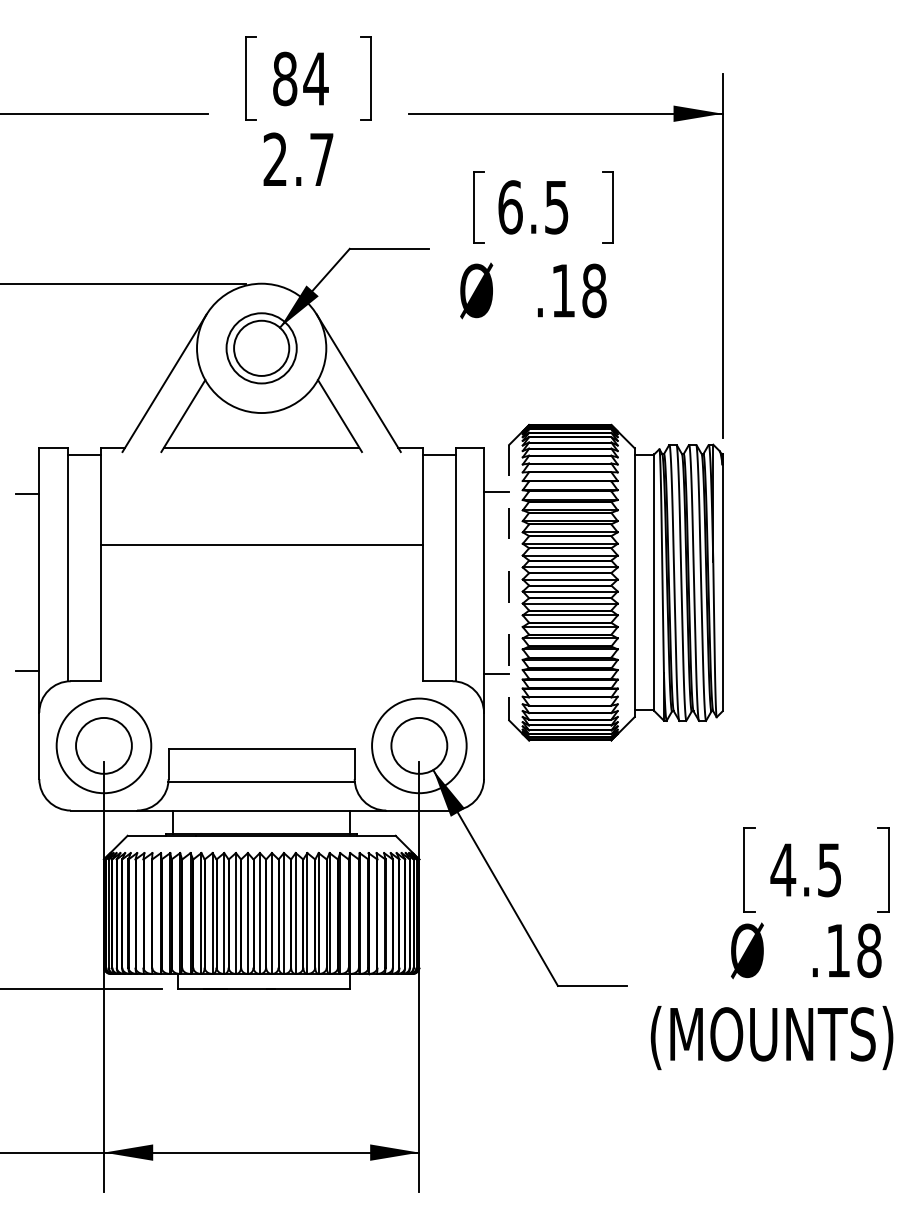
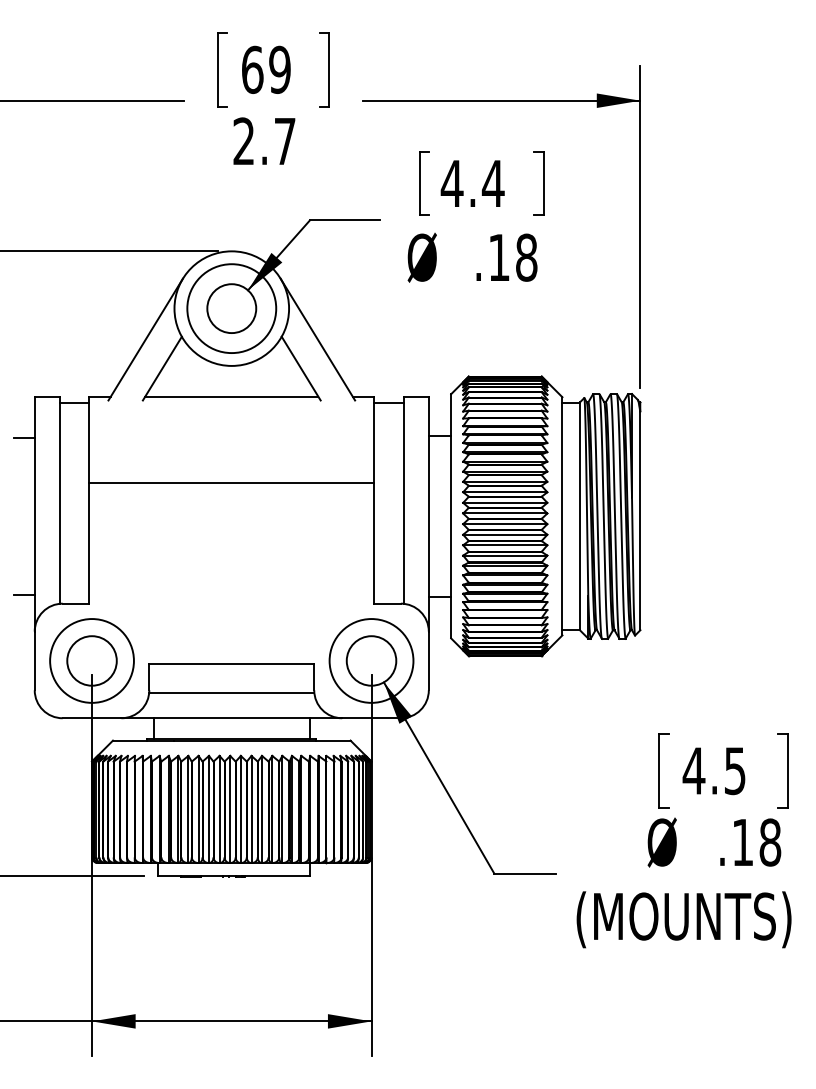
text: (300, 78) -> (266, 69), 84 -> 69
text: (533, 207) -> (472, 183), 6.5 -> 4.4
circle: (261, 348) -> (231, 308), size x1.43
line: (509, 582) -> (451, 516), dashed -> solid

